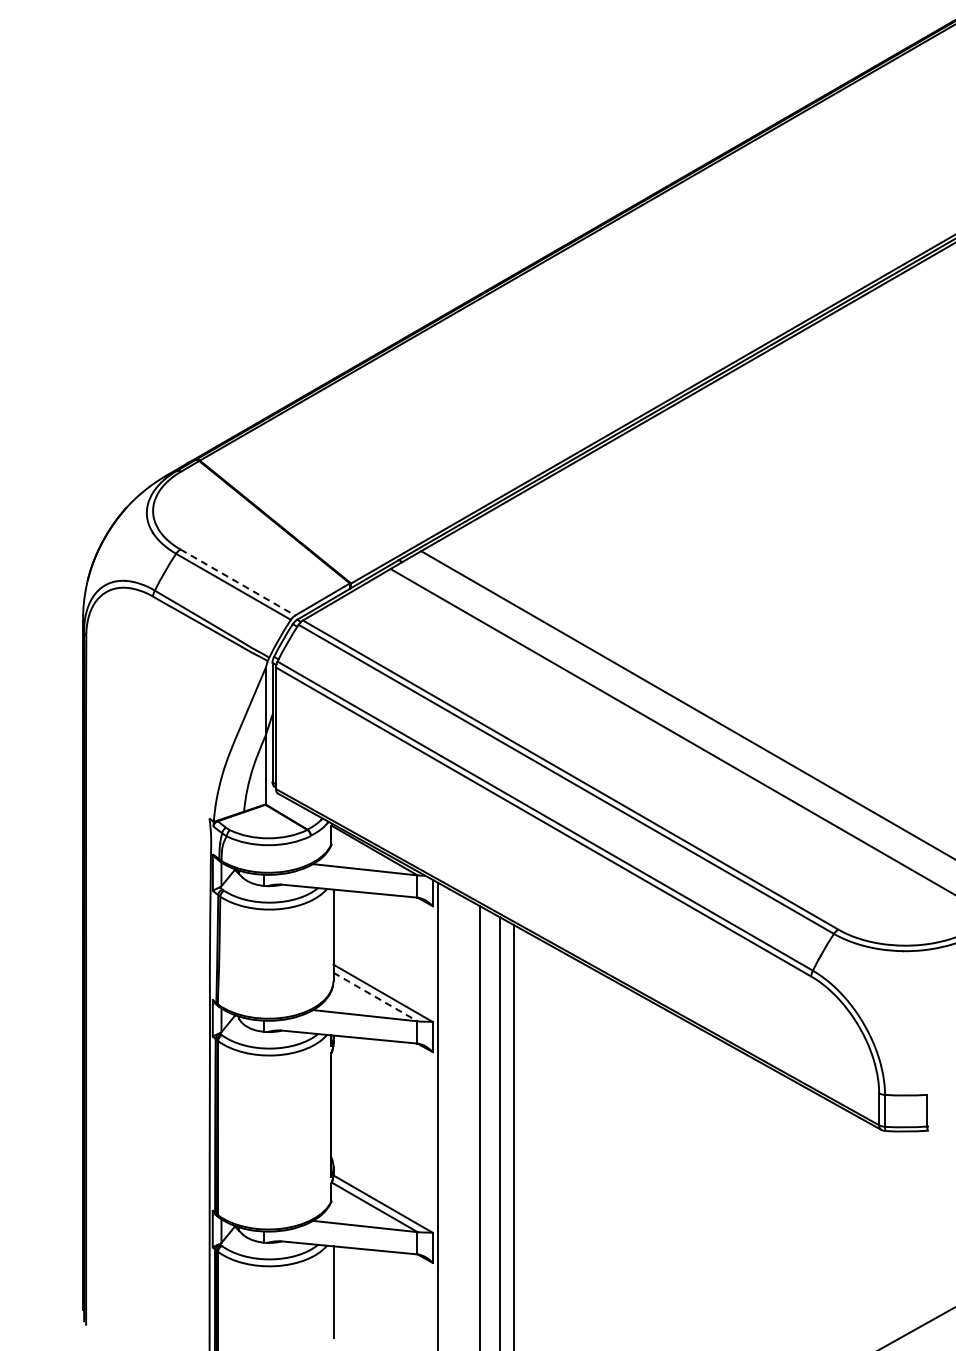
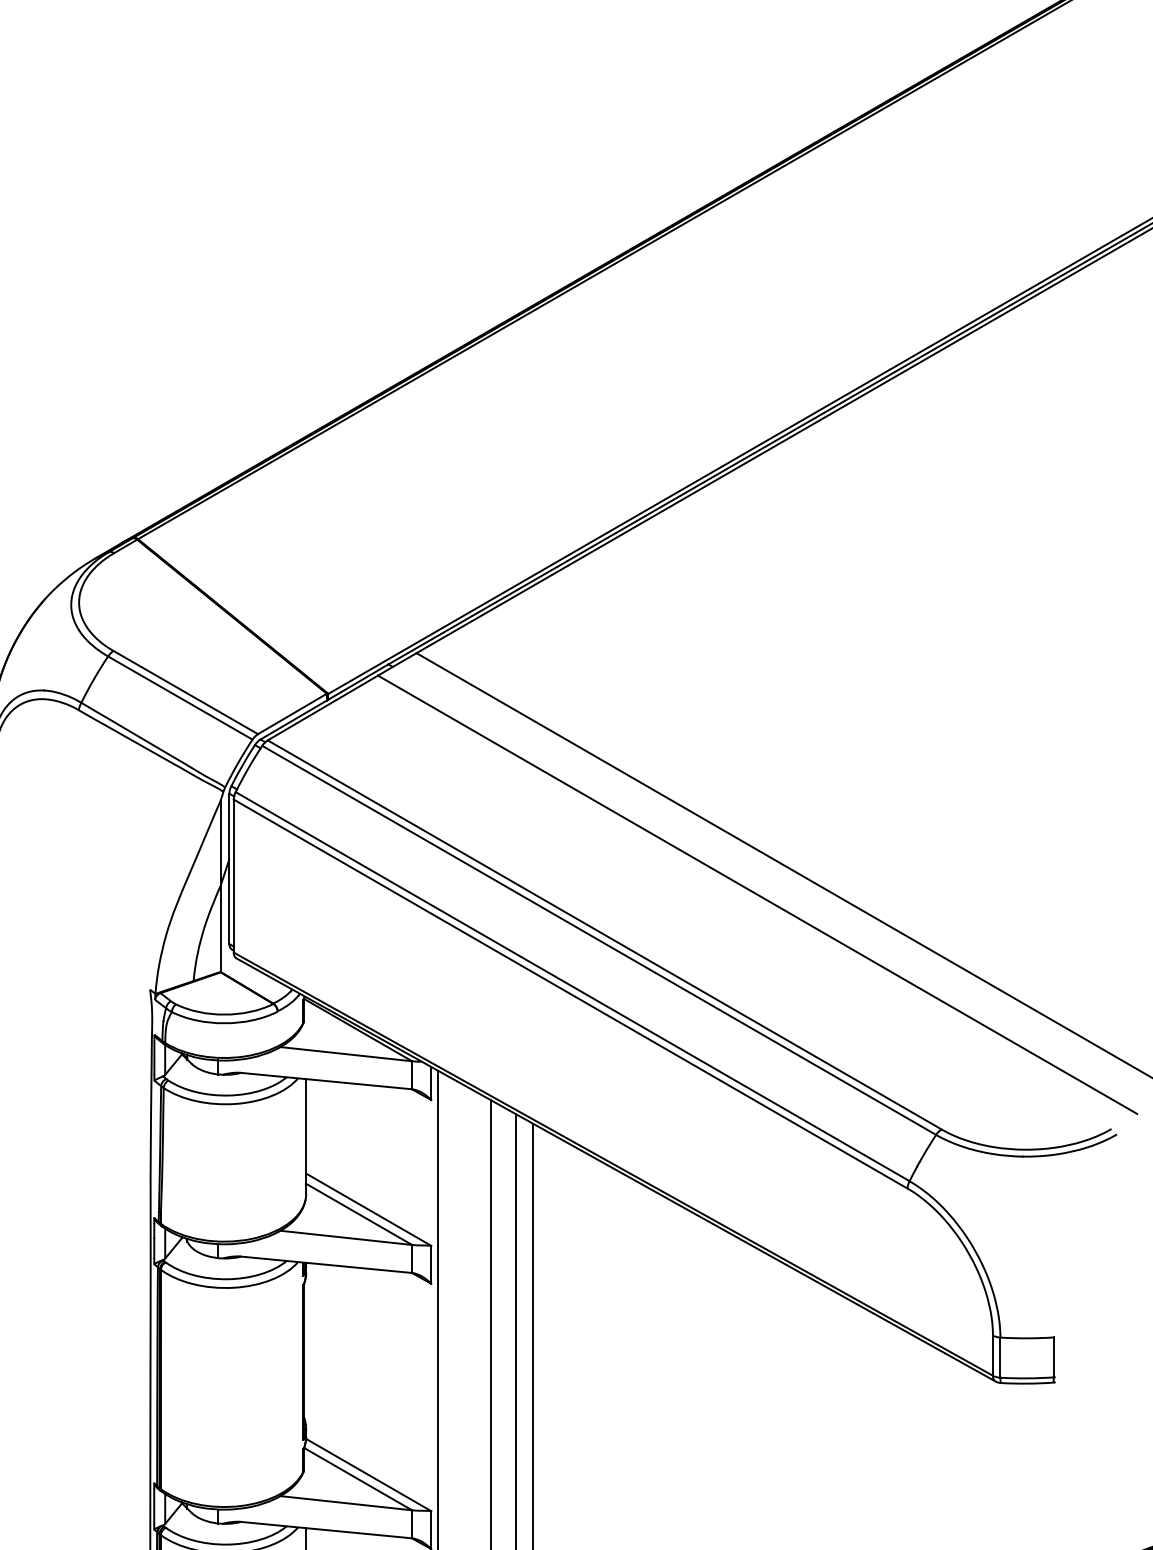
line: (238, 582) -> (186, 692), dashed -> solid
line: (375, 997) -> (359, 1214), dashed -> solid

